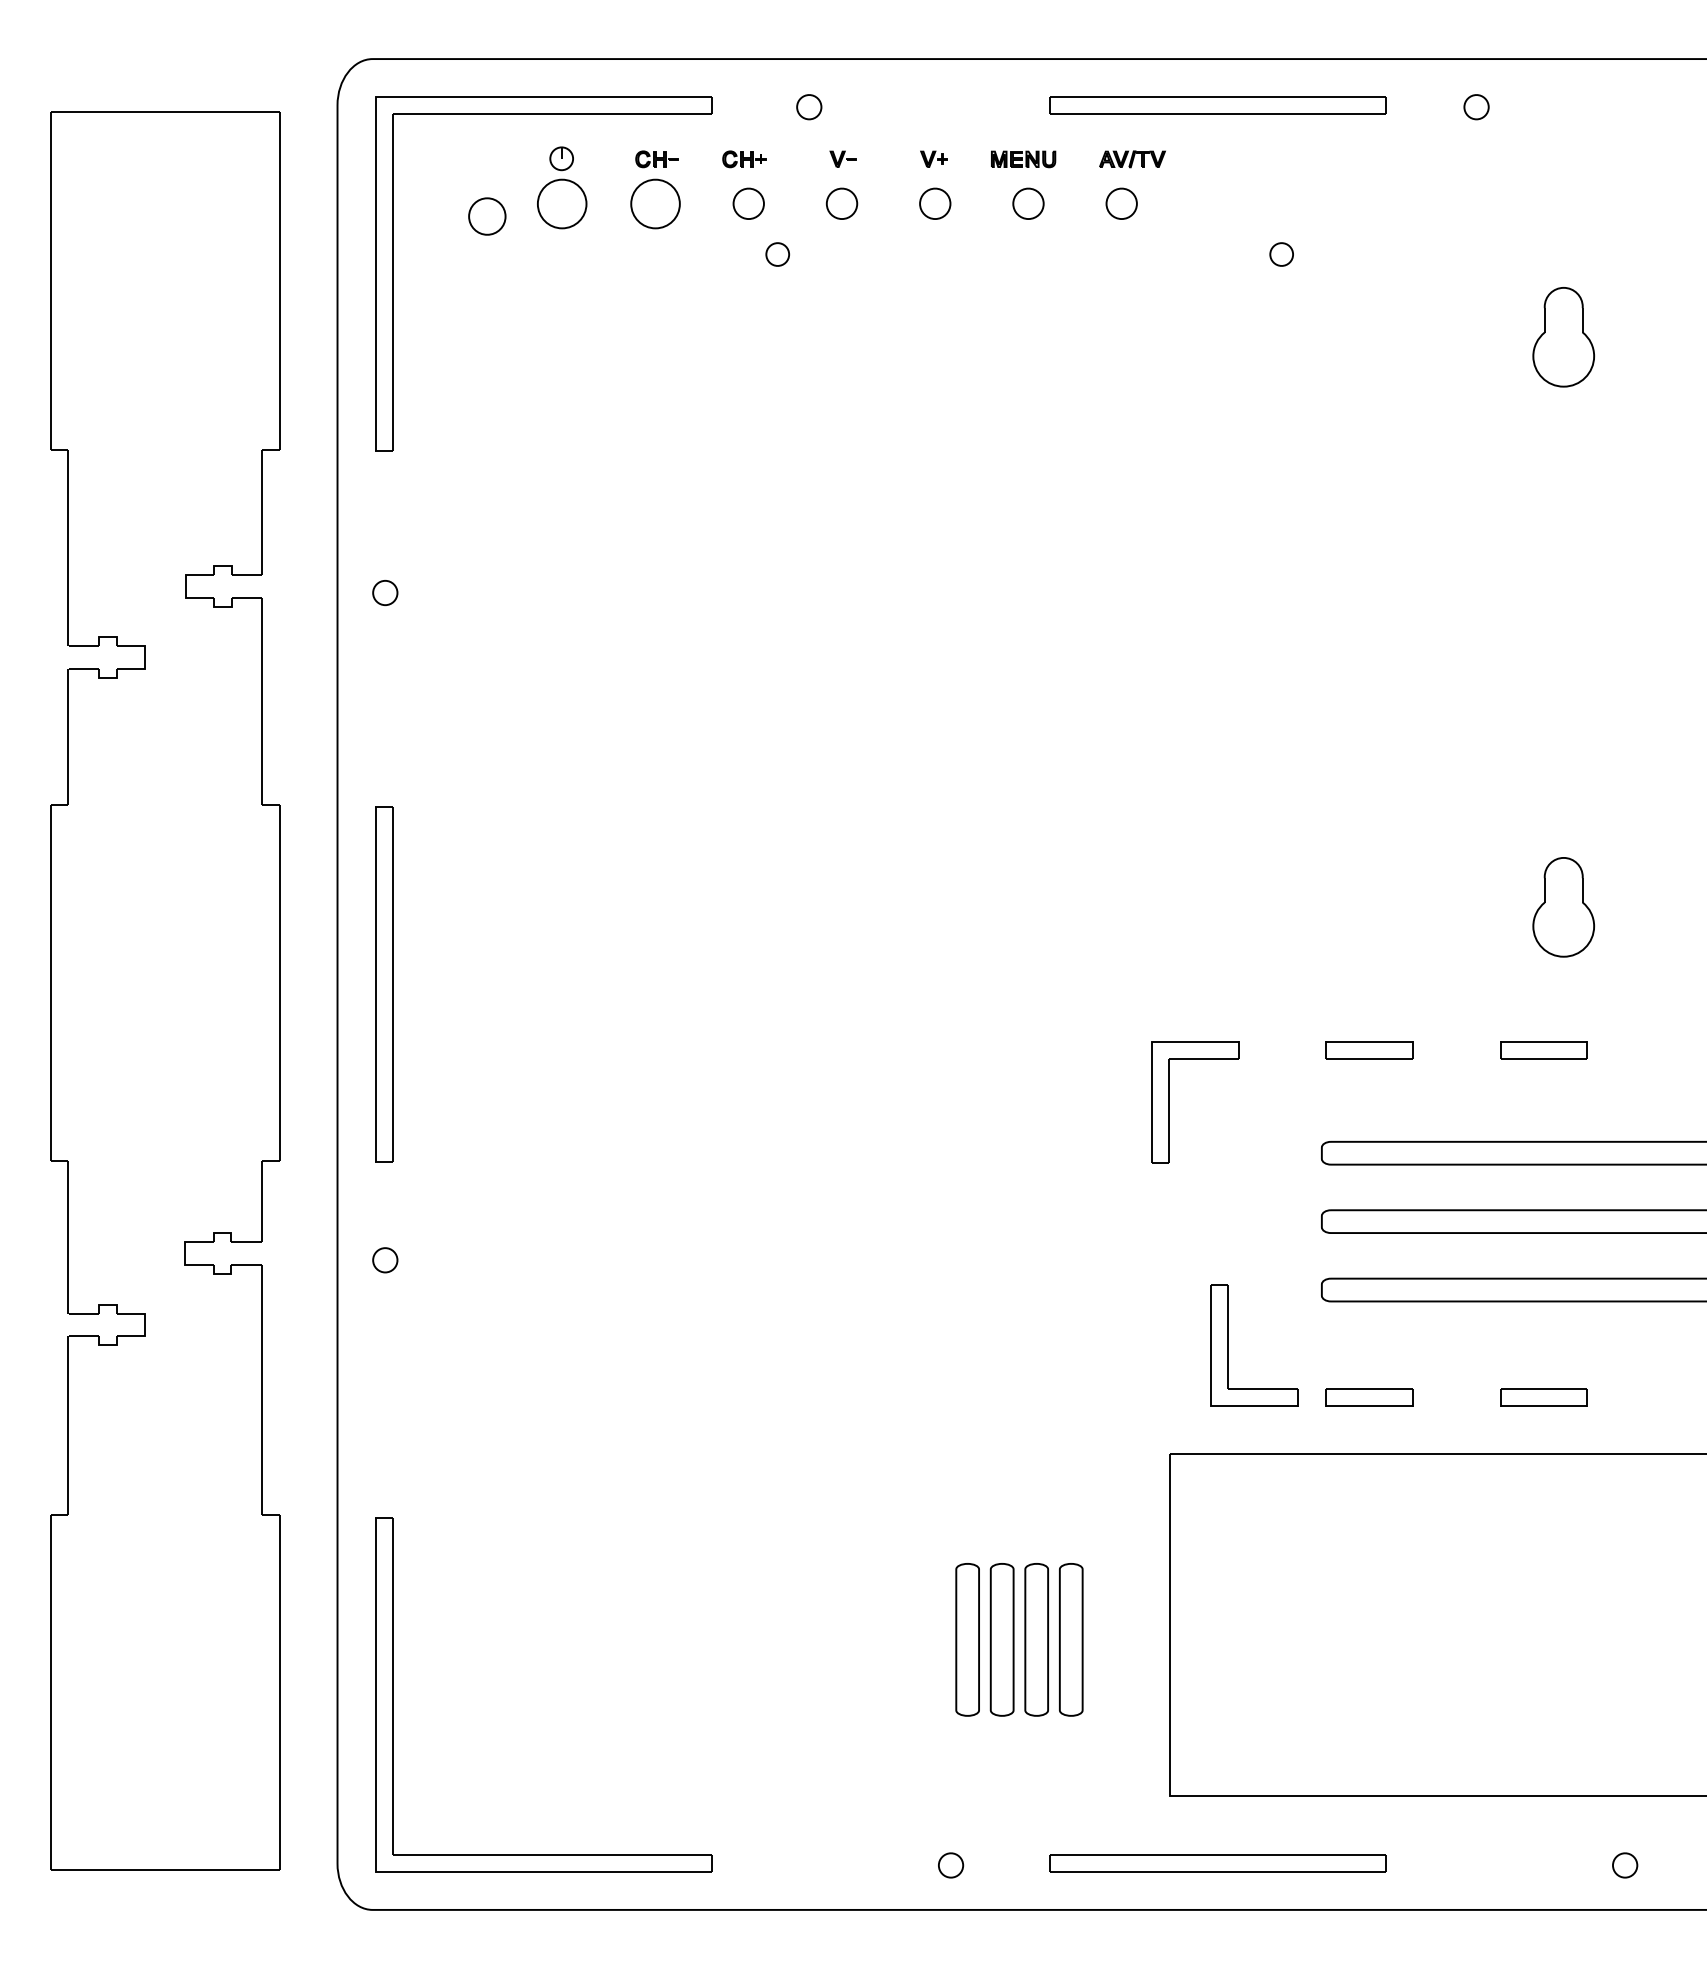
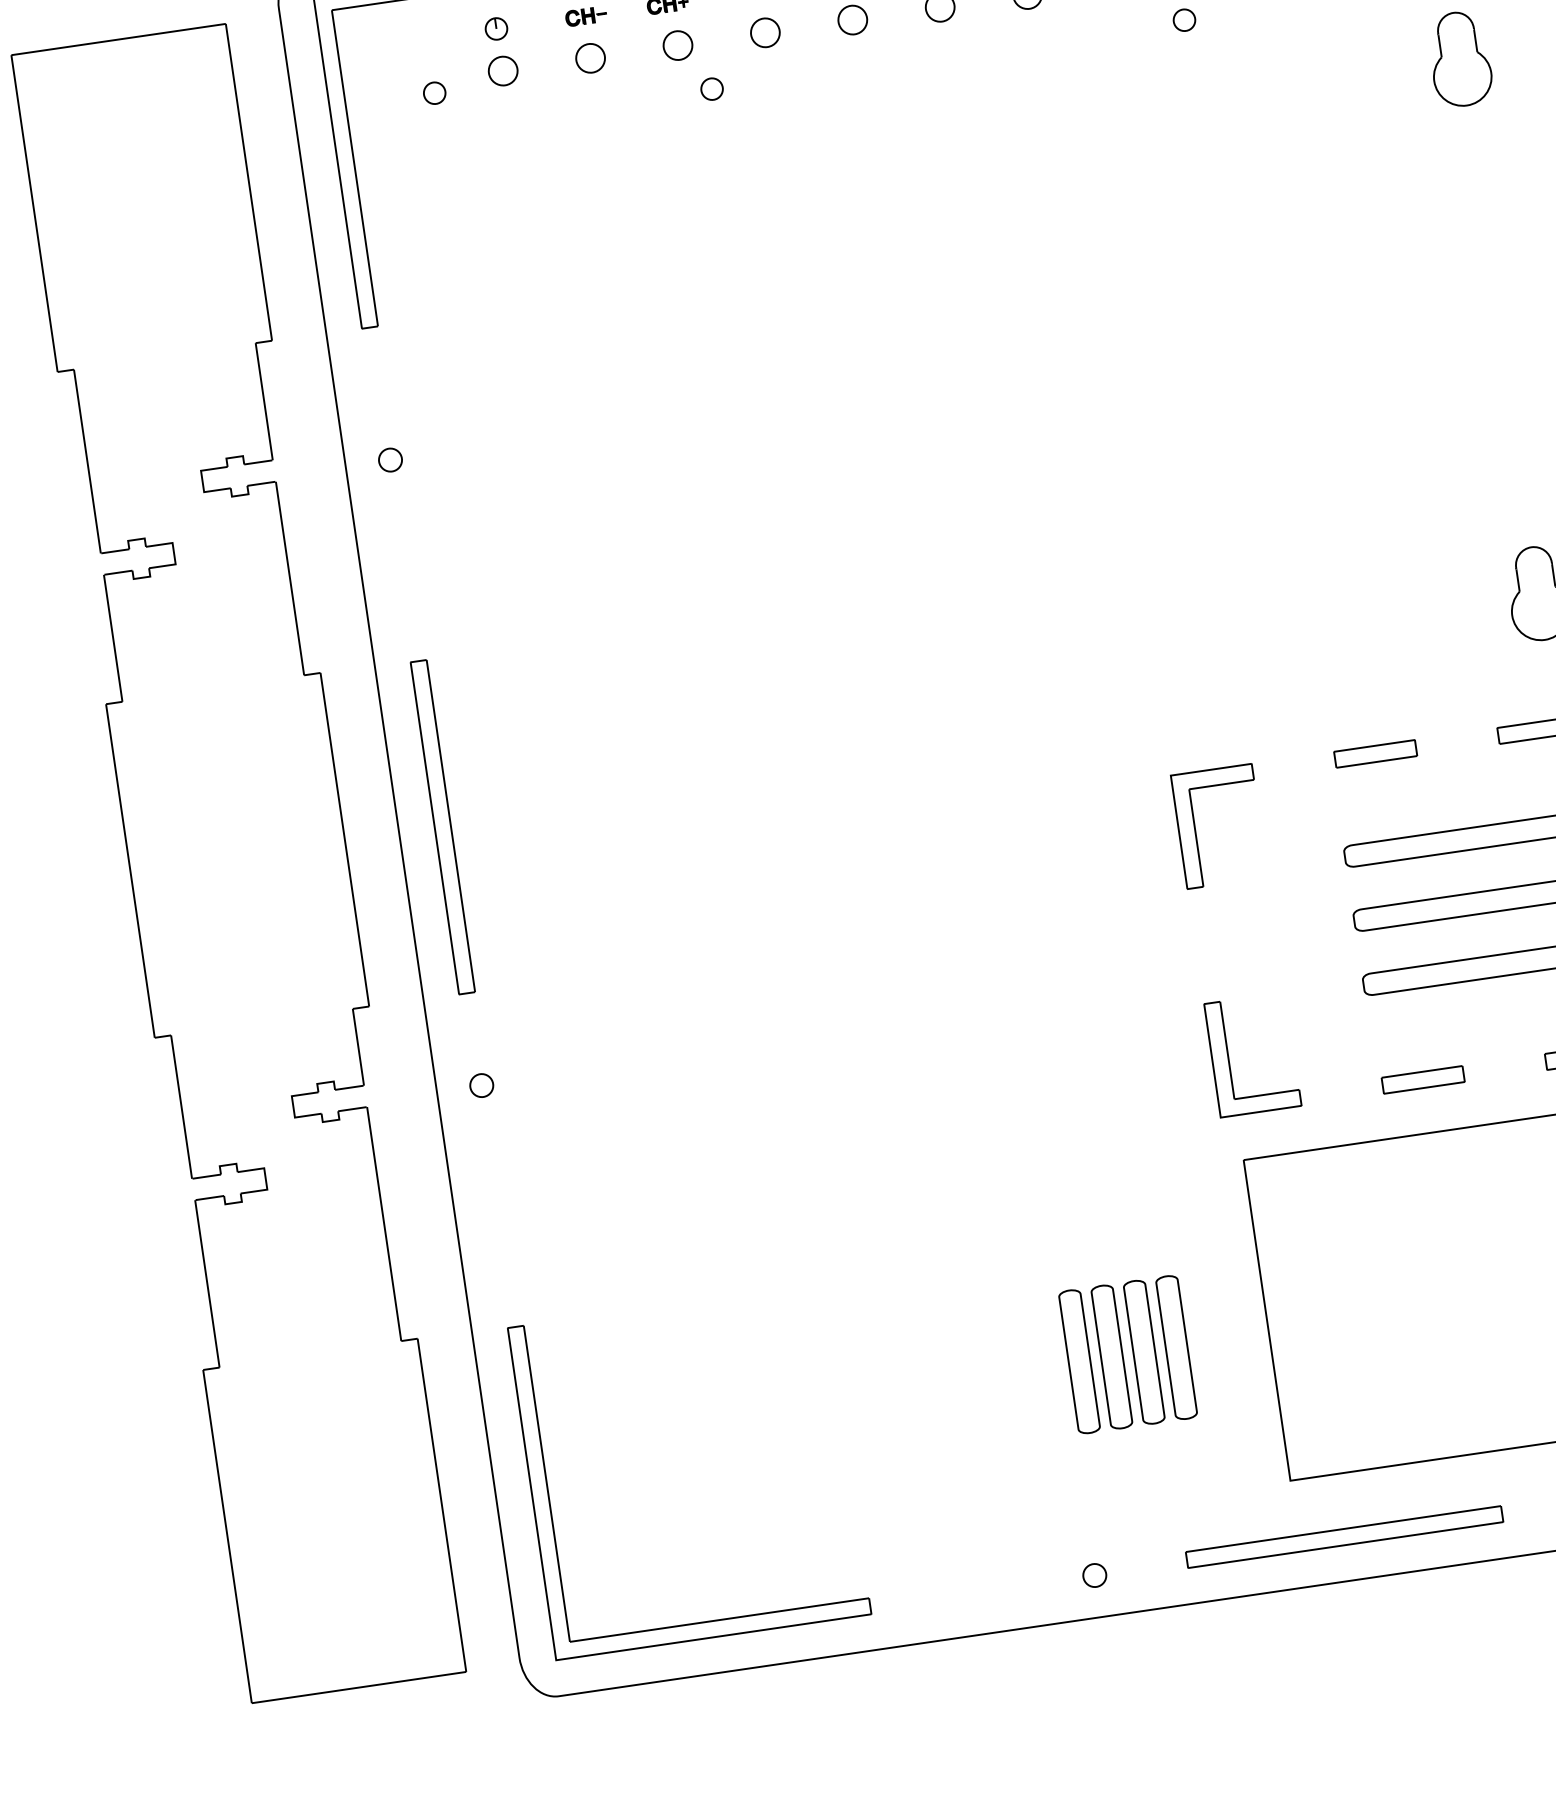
part: (562, 203) -> (503, 70), size x0.62
part: (655, 203) -> (590, 58), size x0.62
part: (487, 216) -> (434, 93), size x0.62
part: (1228, 1345) -> (1228, 1058), moved

